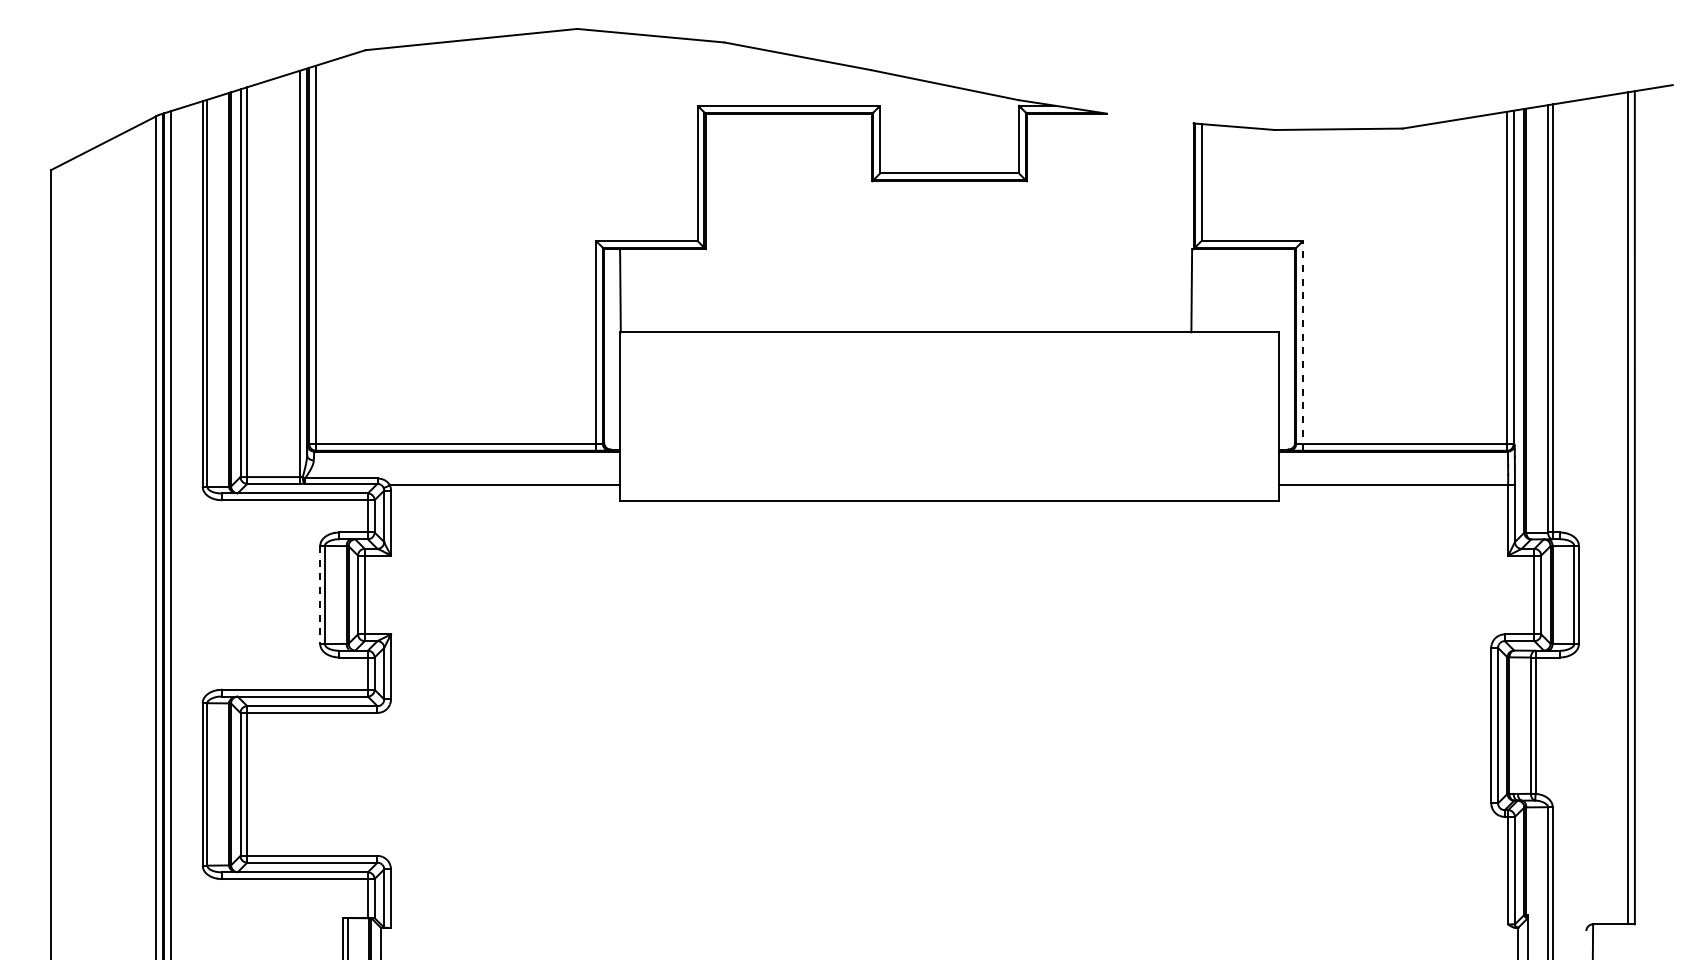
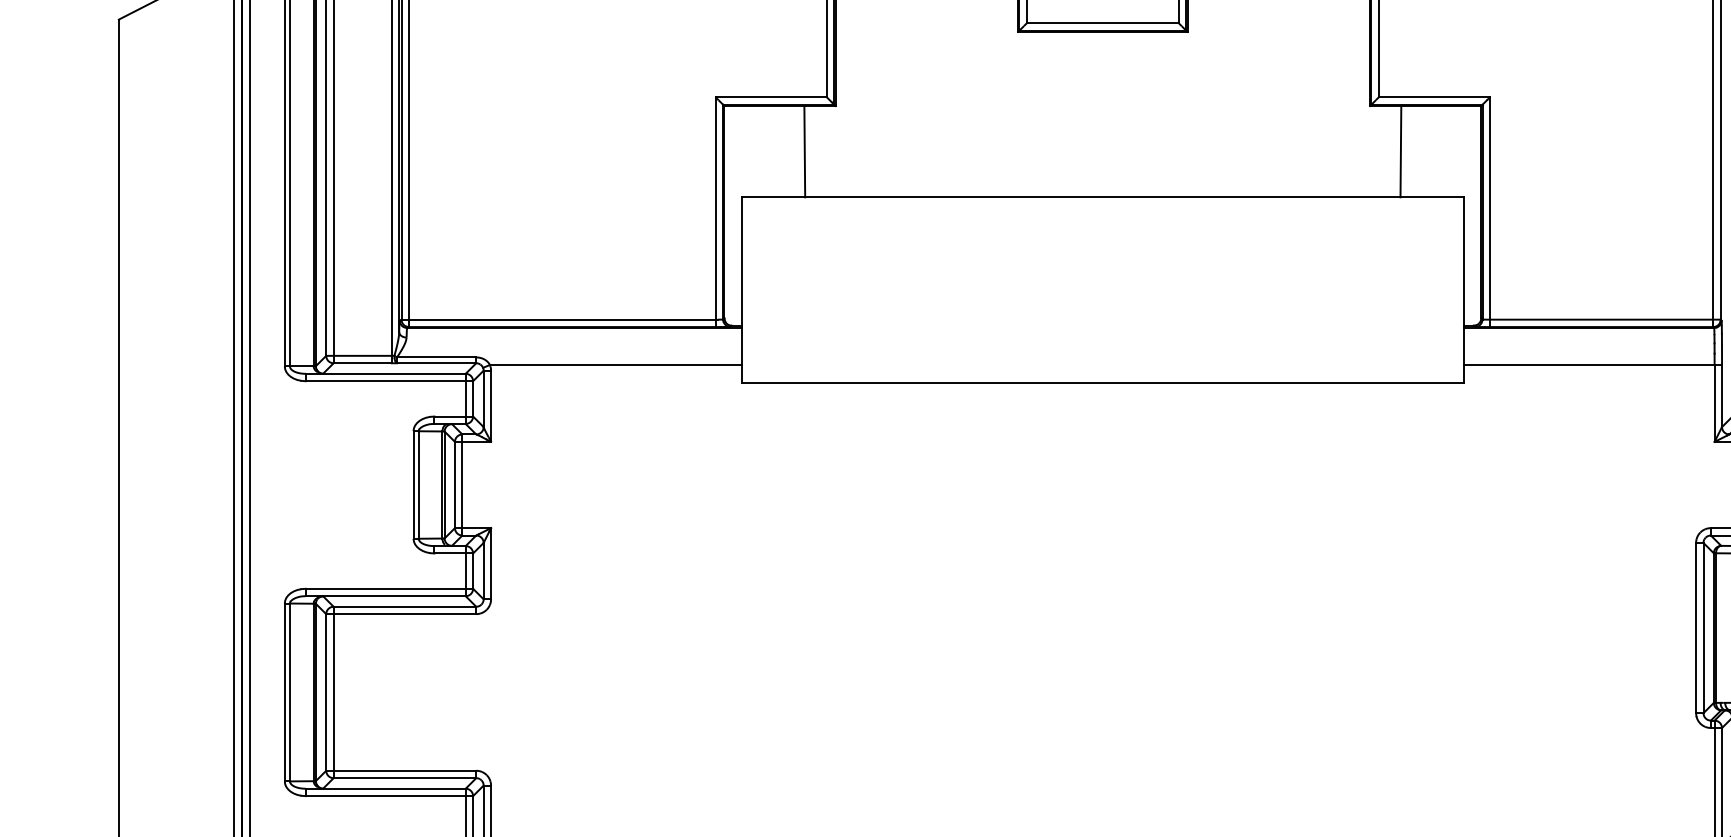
line: (620, 290) -> (804, 151), moved
line: (1191, 290) -> (1400, 151), moved
line: (1303, 345) -> (1490, 211), dashed -> solid
line: (320, 595) -> (413, 485), dashed -> solid

